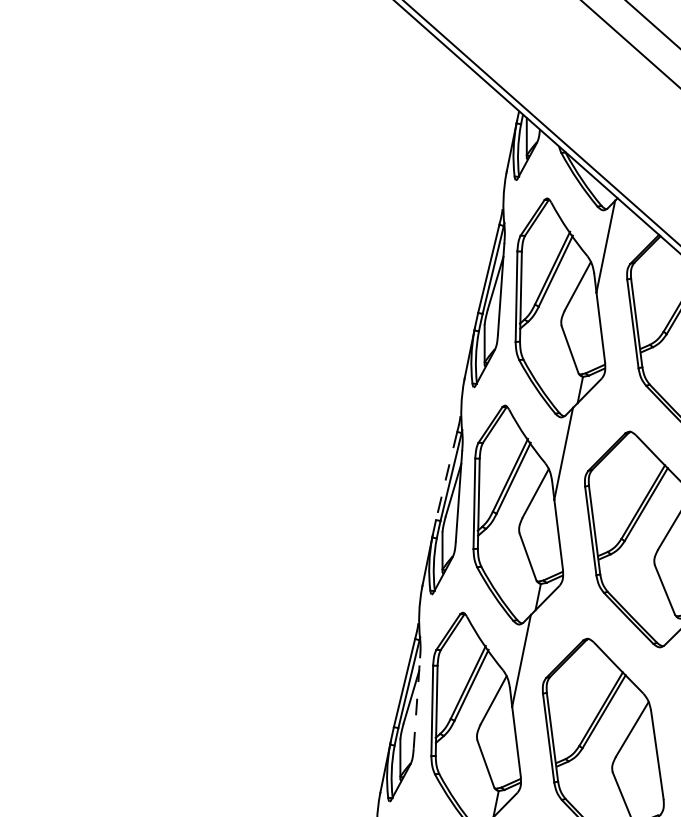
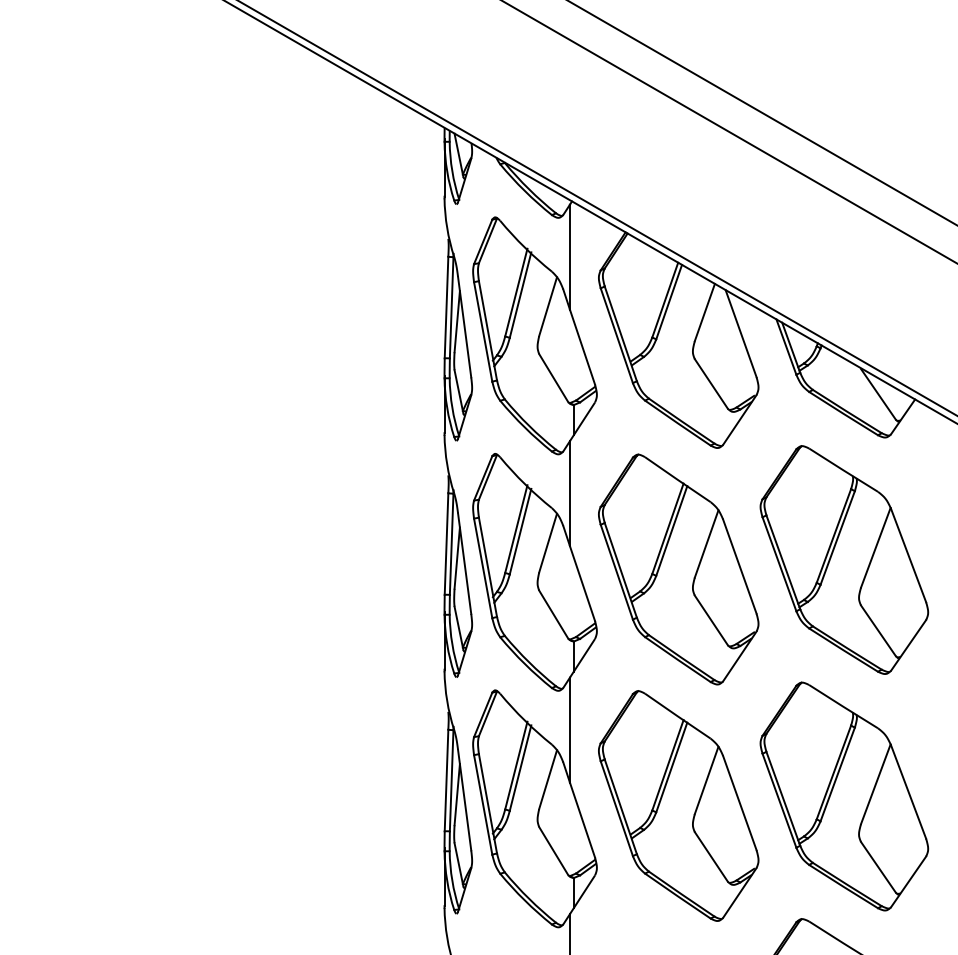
line: (446, 476) -> (446, 544), dashed -> solid
line: (416, 703) -> (464, 800), dashed -> solid

